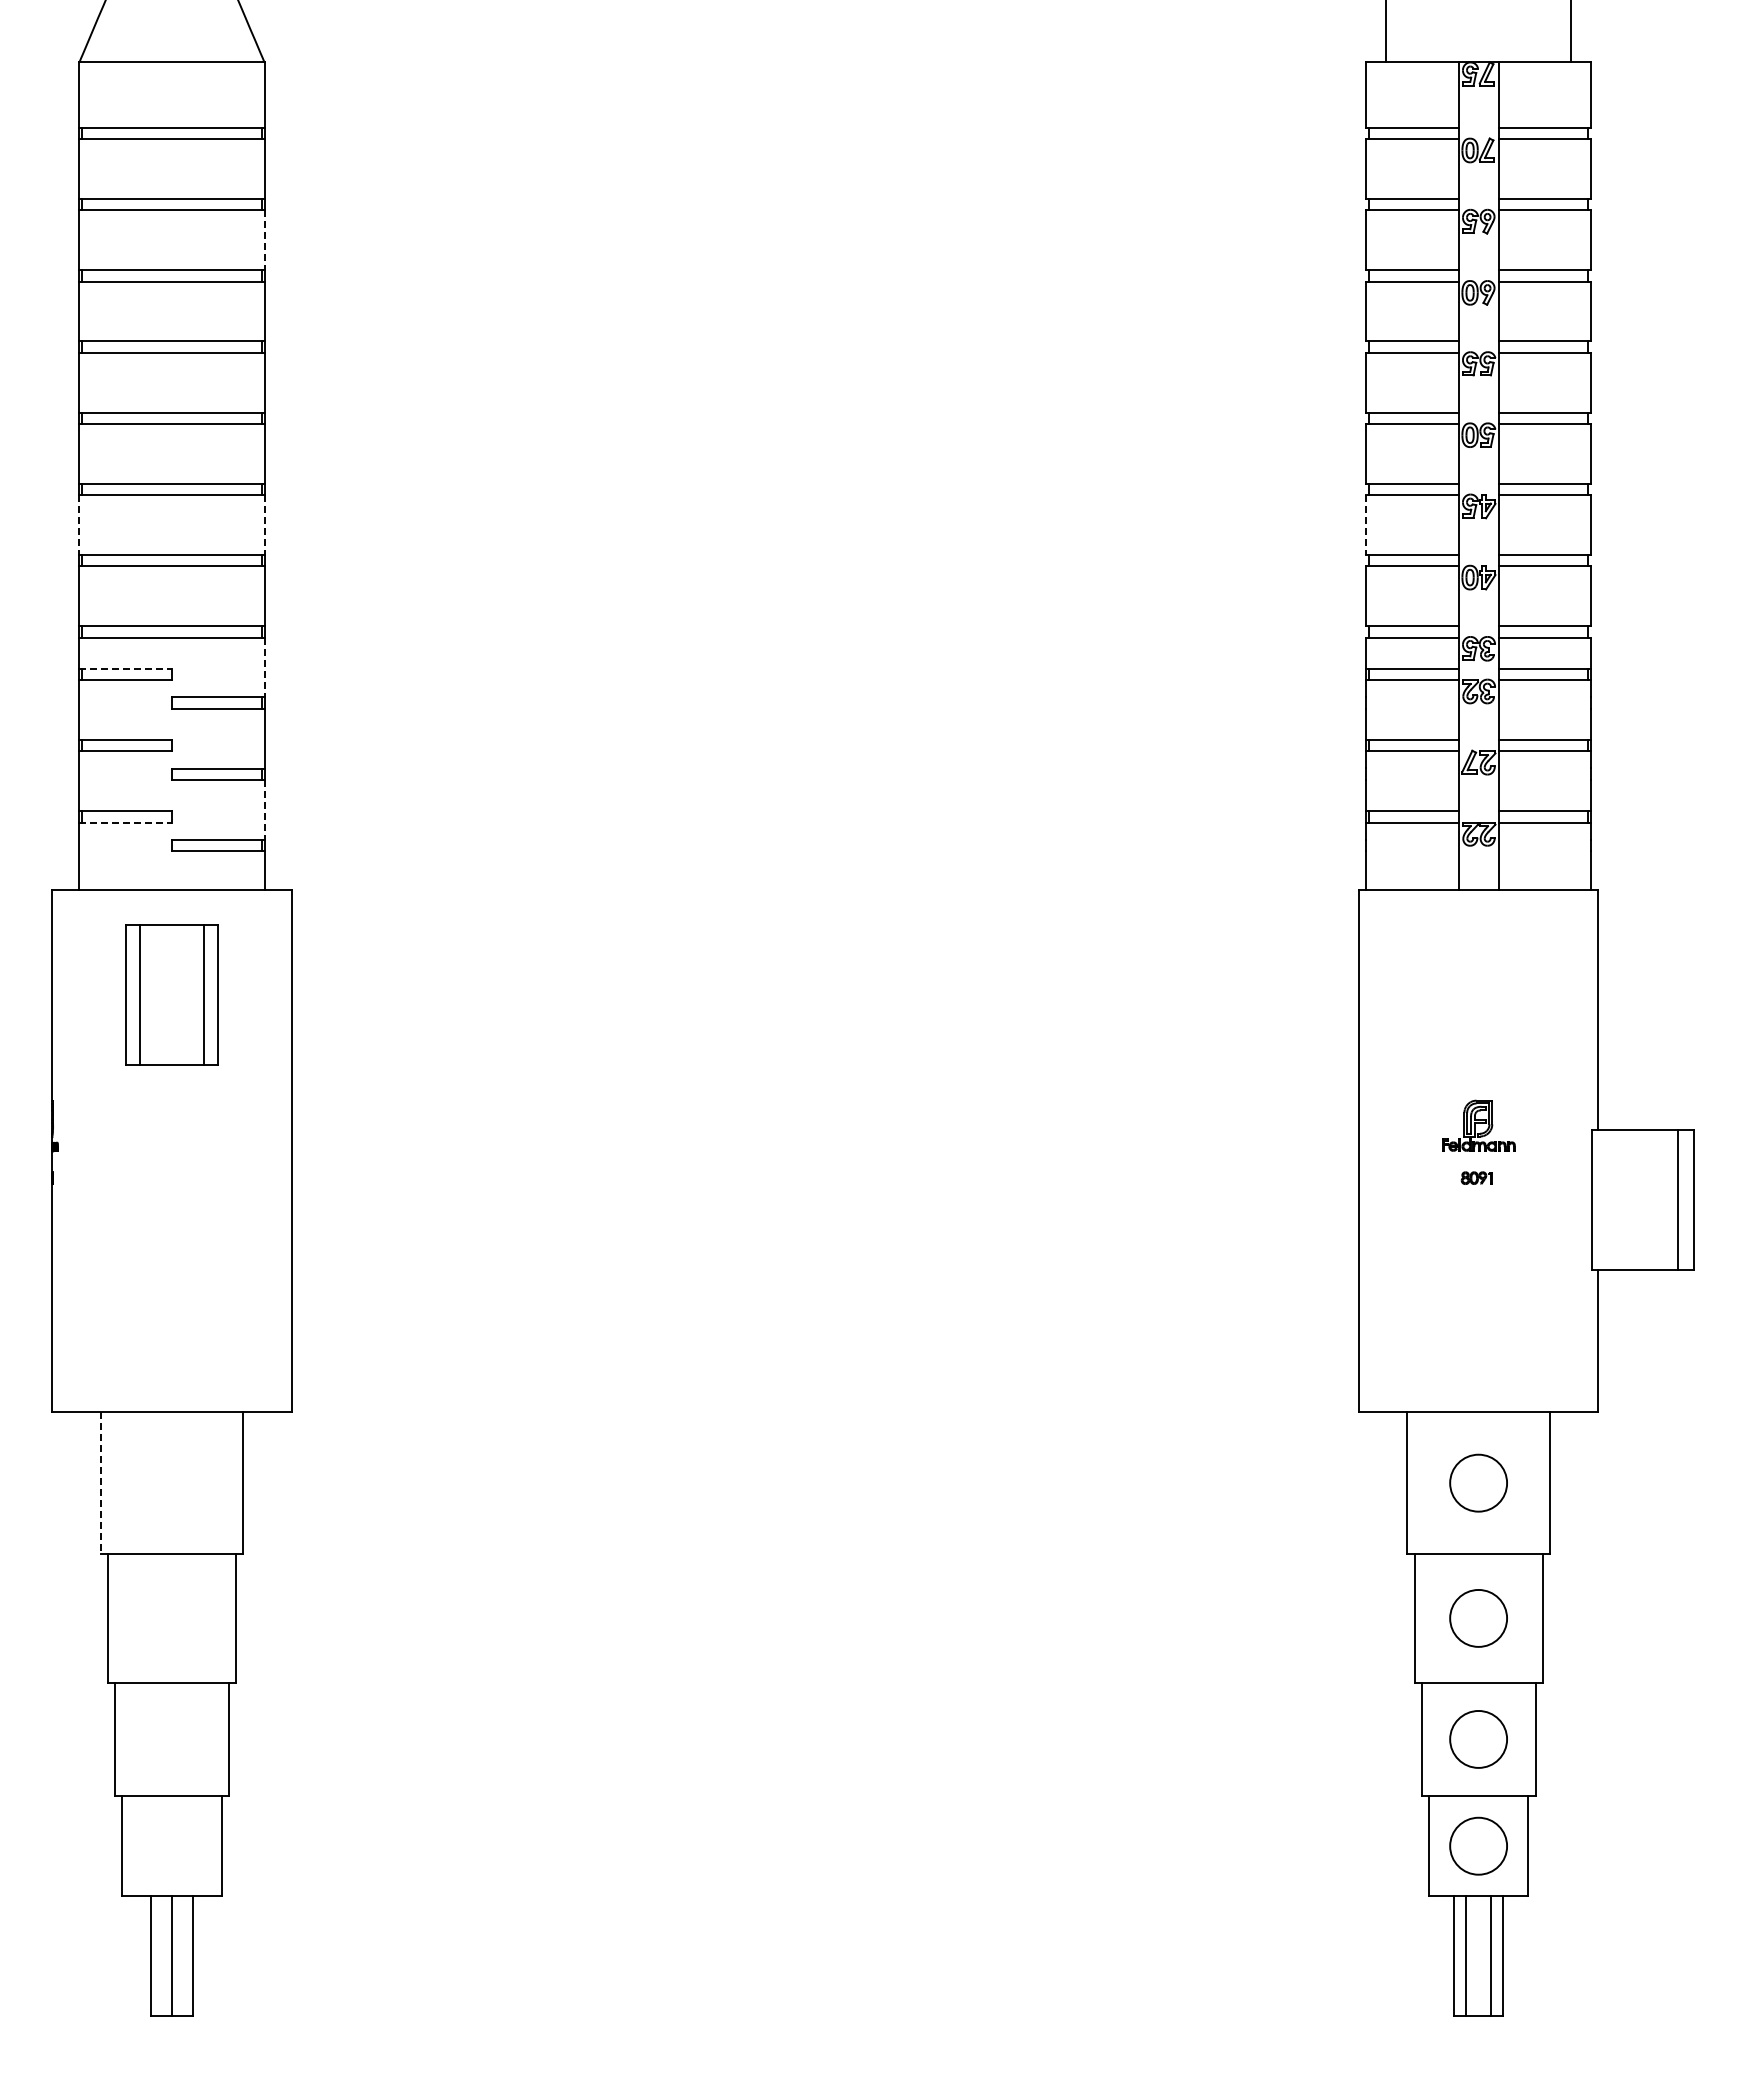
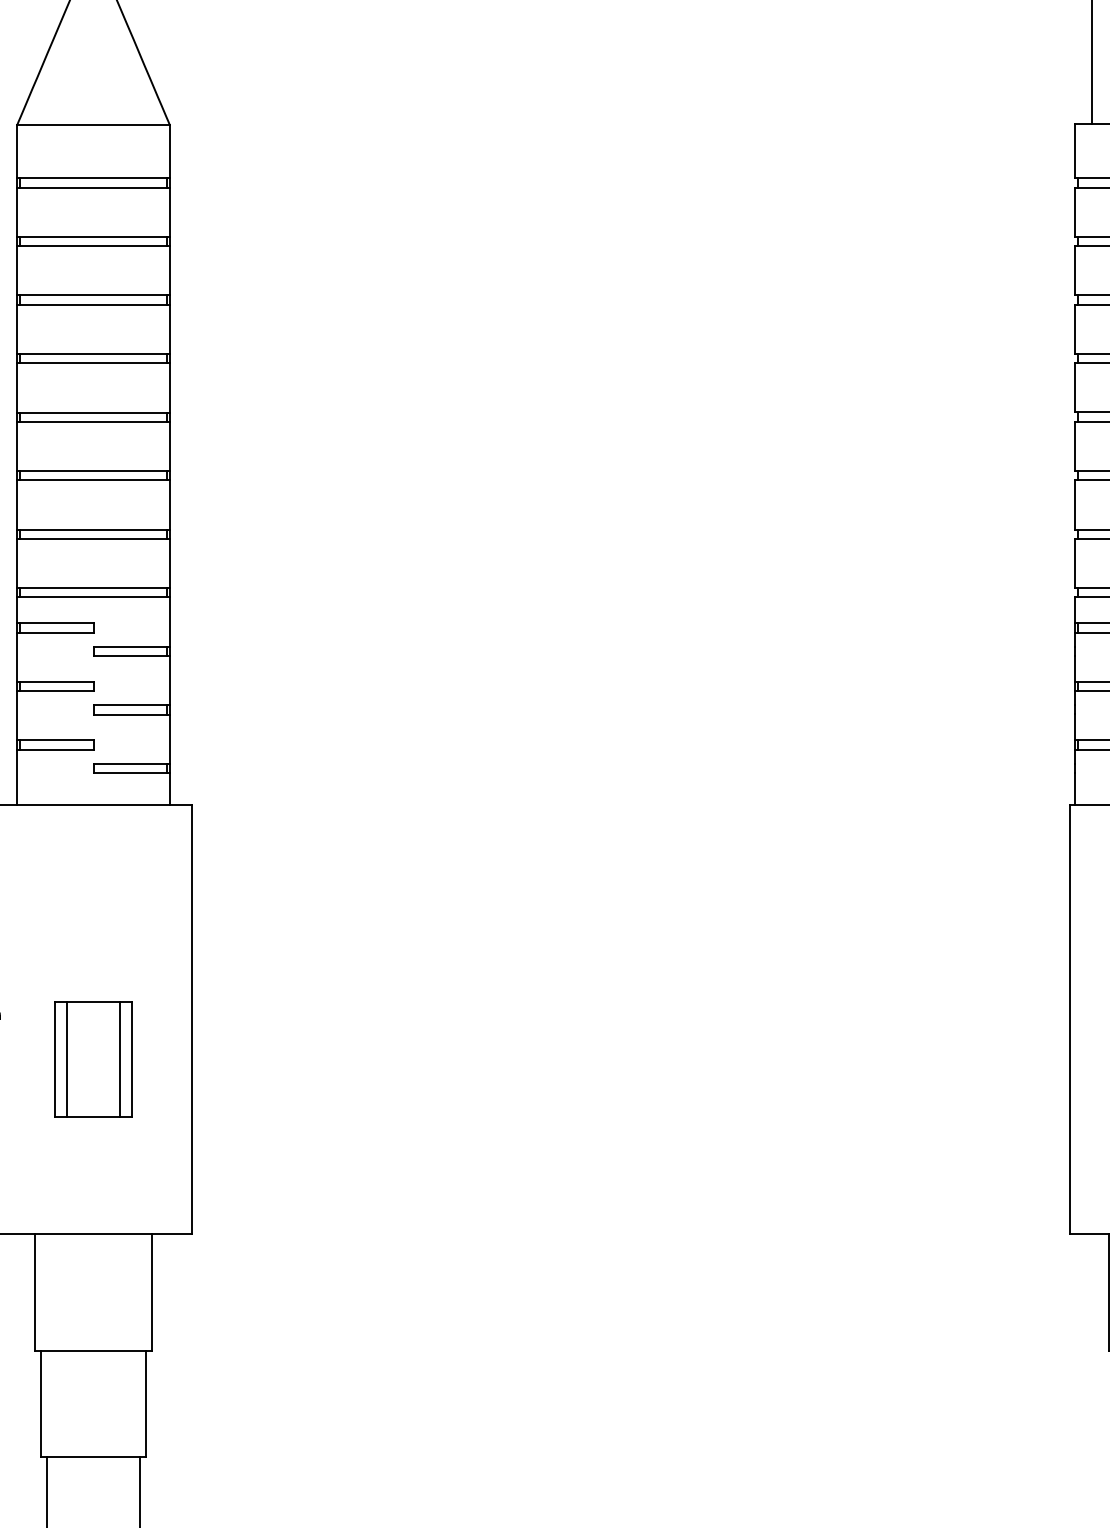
line: (264, 240) -> (169, 270), dashed -> solid
line: (79, 525) -> (17, 505), dashed -> solid
line: (264, 525) -> (169, 505), dashed -> solid
line: (1366, 525) -> (1075, 505), dashed -> solid
line: (264, 667) -> (169, 622), dashed -> solid
line: (126, 668) -> (56, 622), dashed -> solid
line: (264, 809) -> (169, 738), dashed -> solid
line: (126, 822) -> (56, 749), dashed -> solid
part: (171, 994) -> (93, 1059), moved
line: (100, 1483) -> (34, 1292), dashed -> solid

